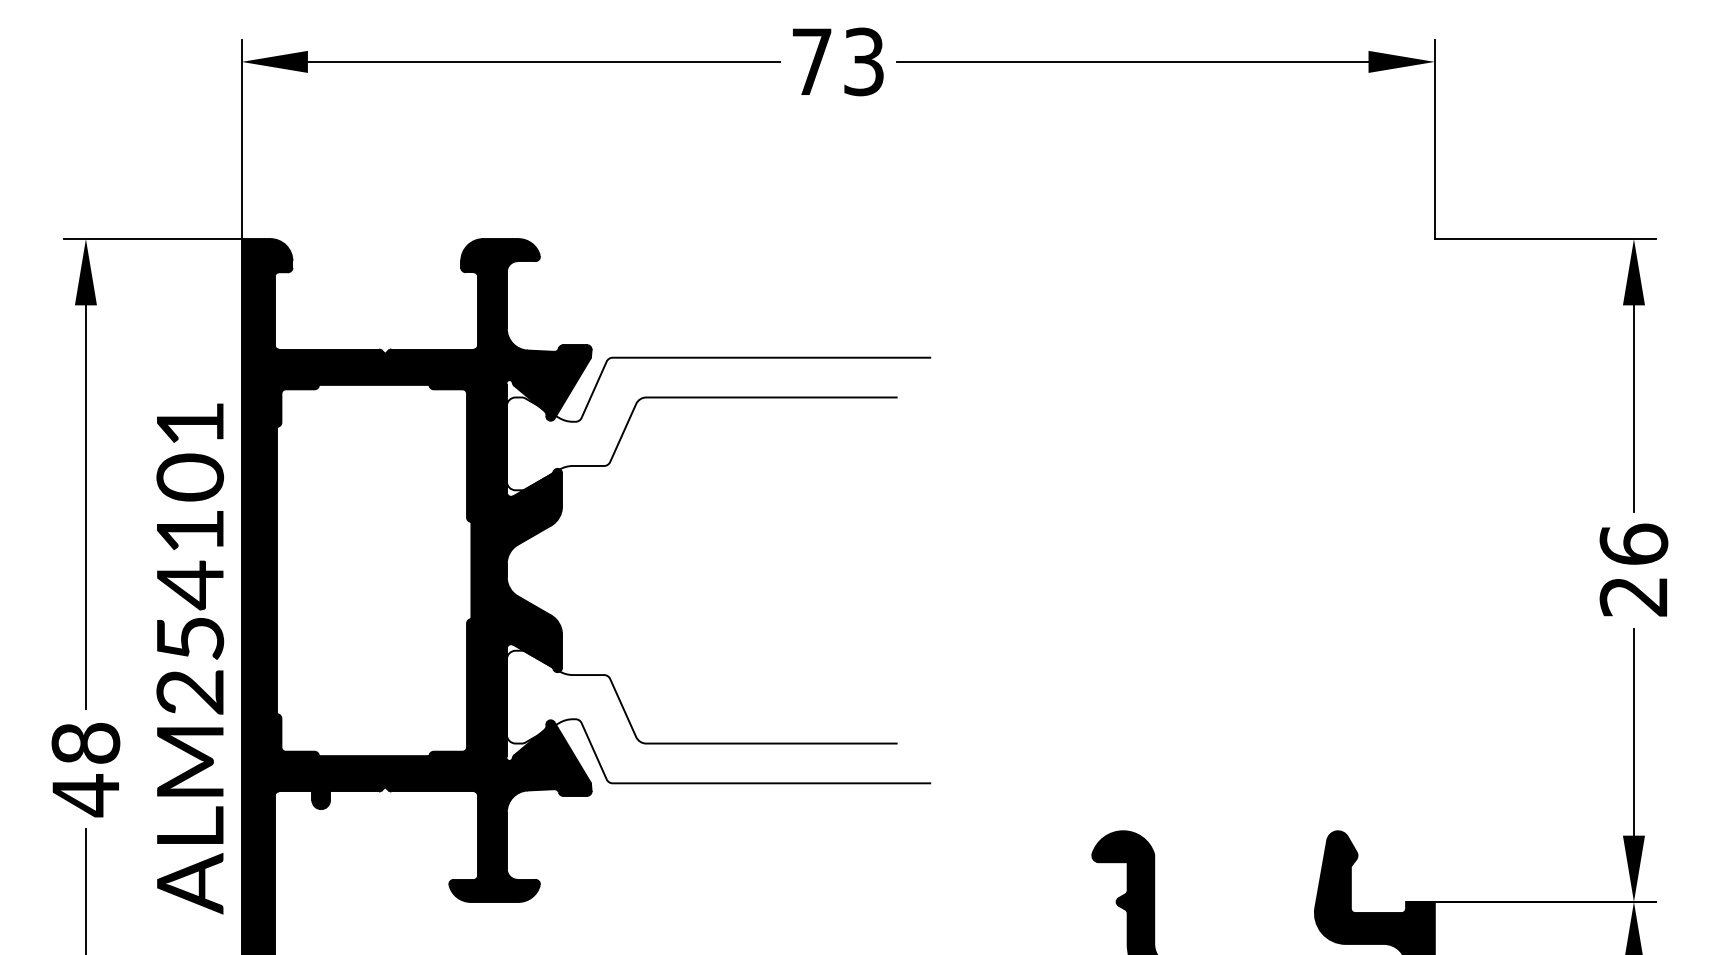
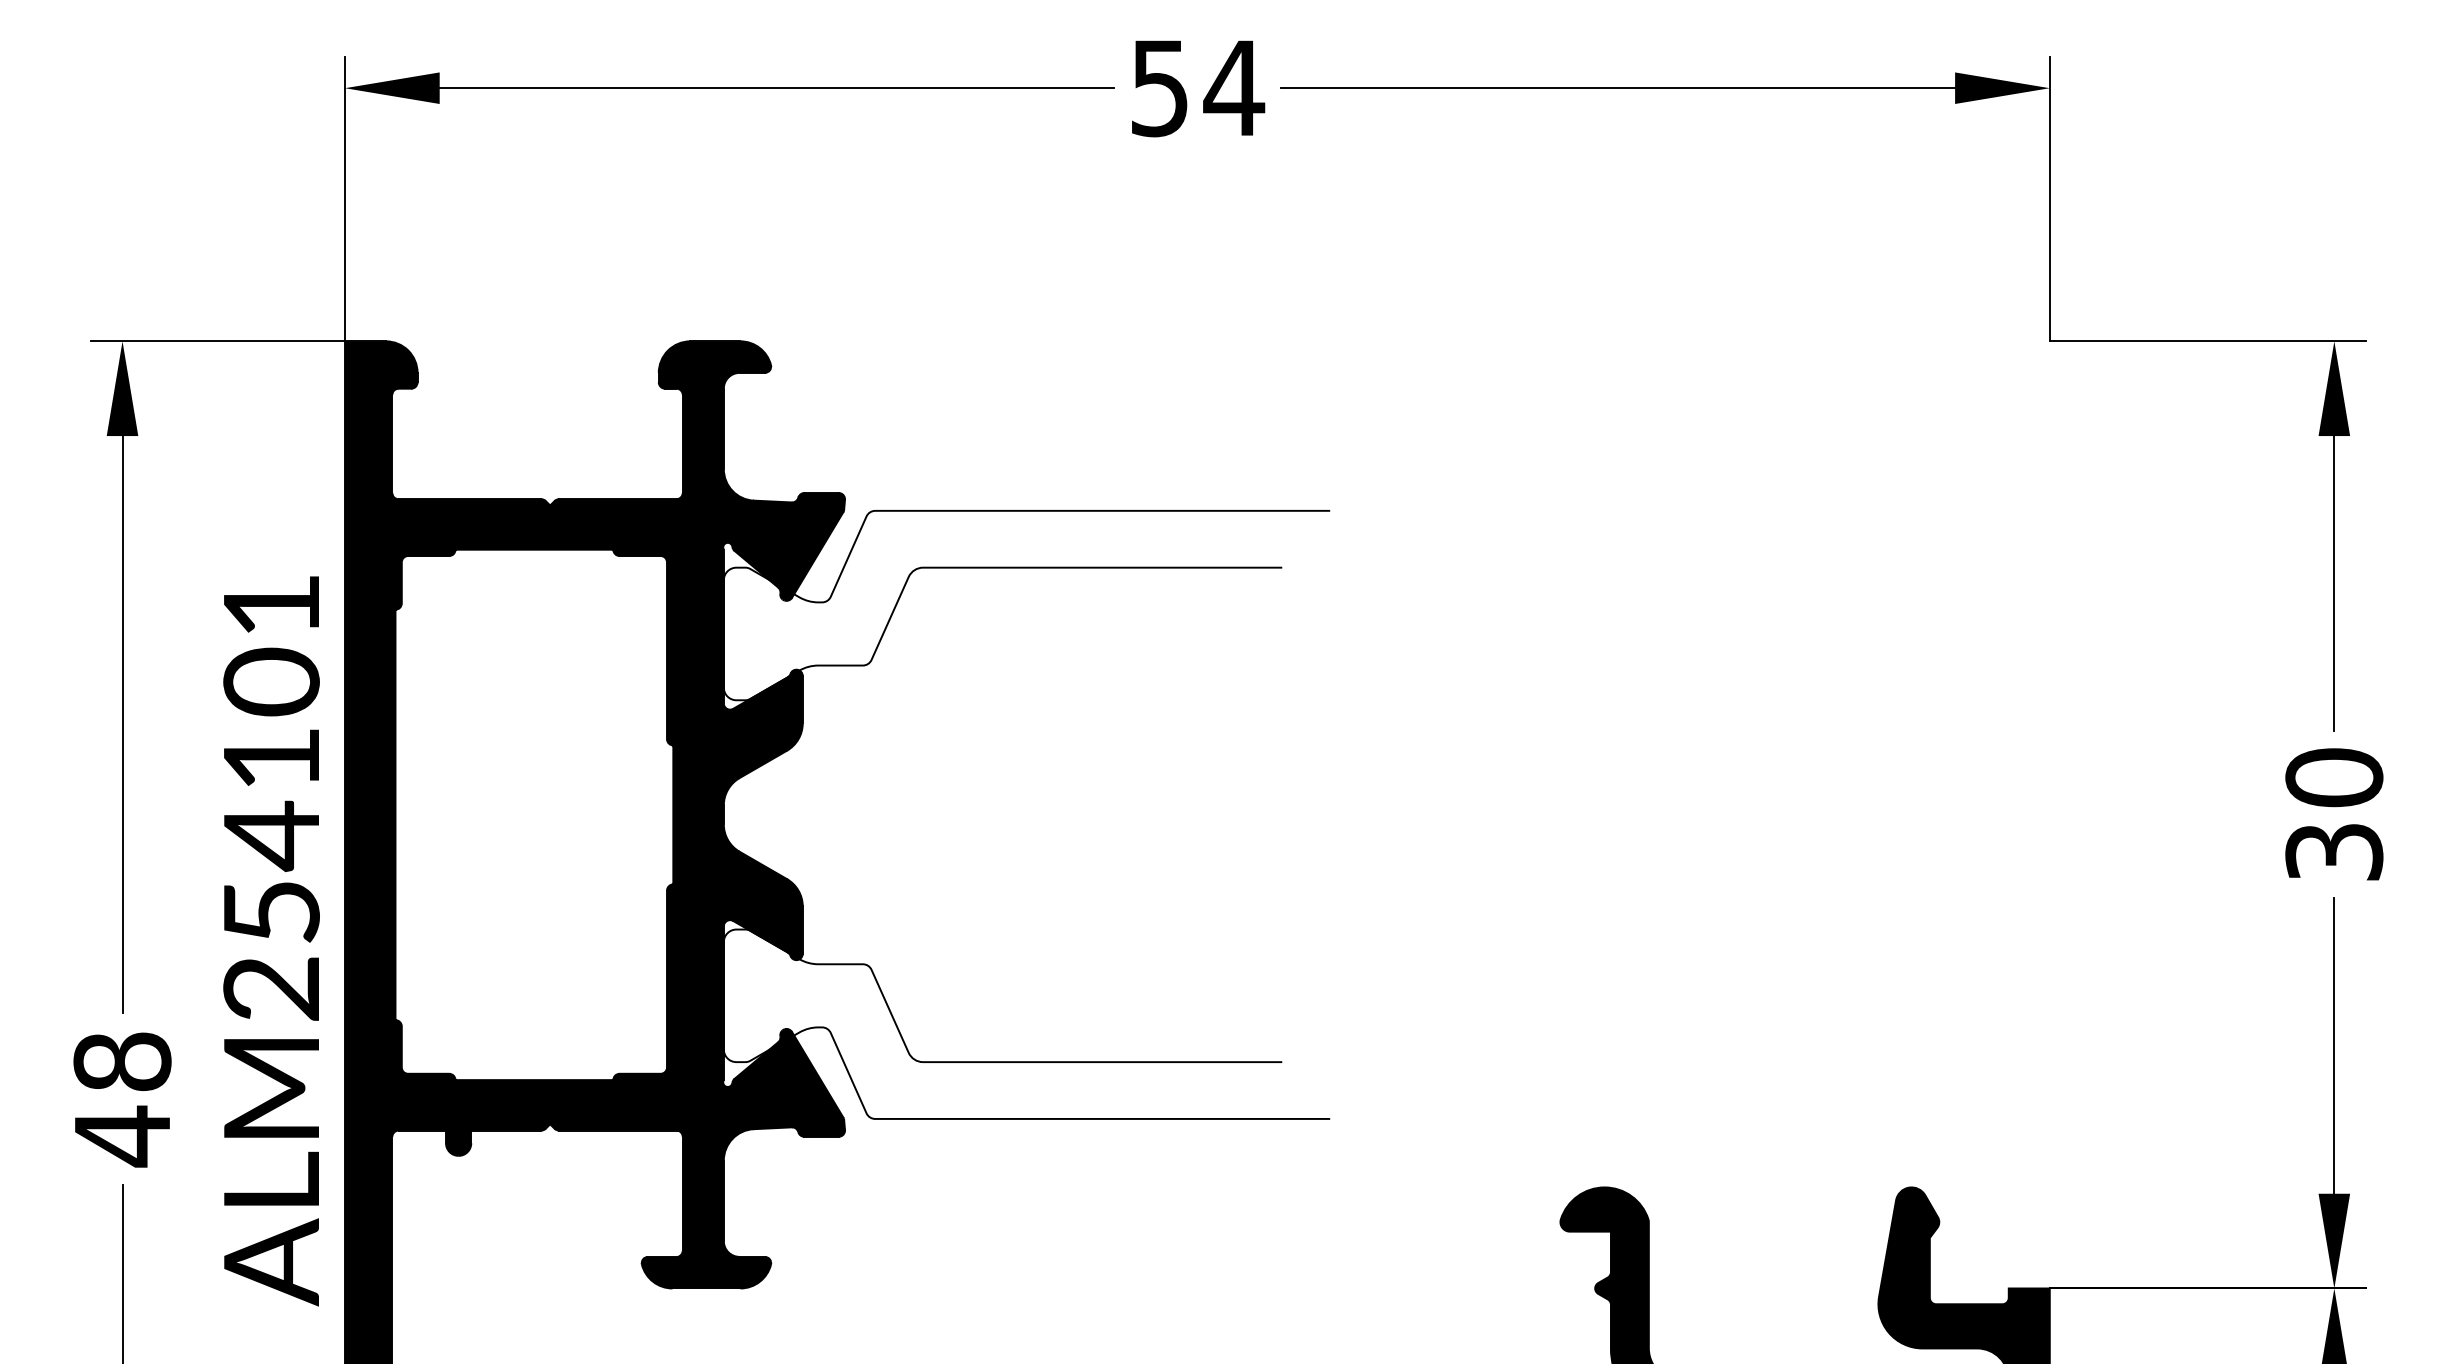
text: (838, 61) -> (1197, 87), 73 -> 54
text: (1633, 569) -> (2333, 813), 26 -> 30

